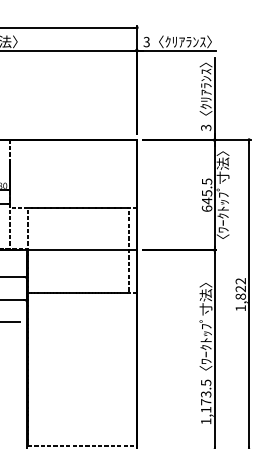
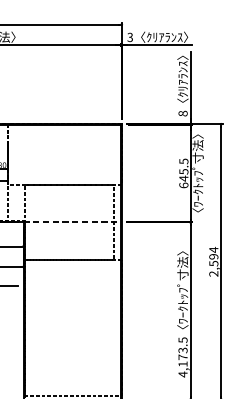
text: (206, 127) -> (183, 113), 3 -> 8
line: (81, 250) -> (72, 222), solid -> dashed
text: (240, 294) -> (213, 261), 1,822 -> 2,594
text: (206, 421) -> (183, 374), 1,173.5 -> 4,173.5

